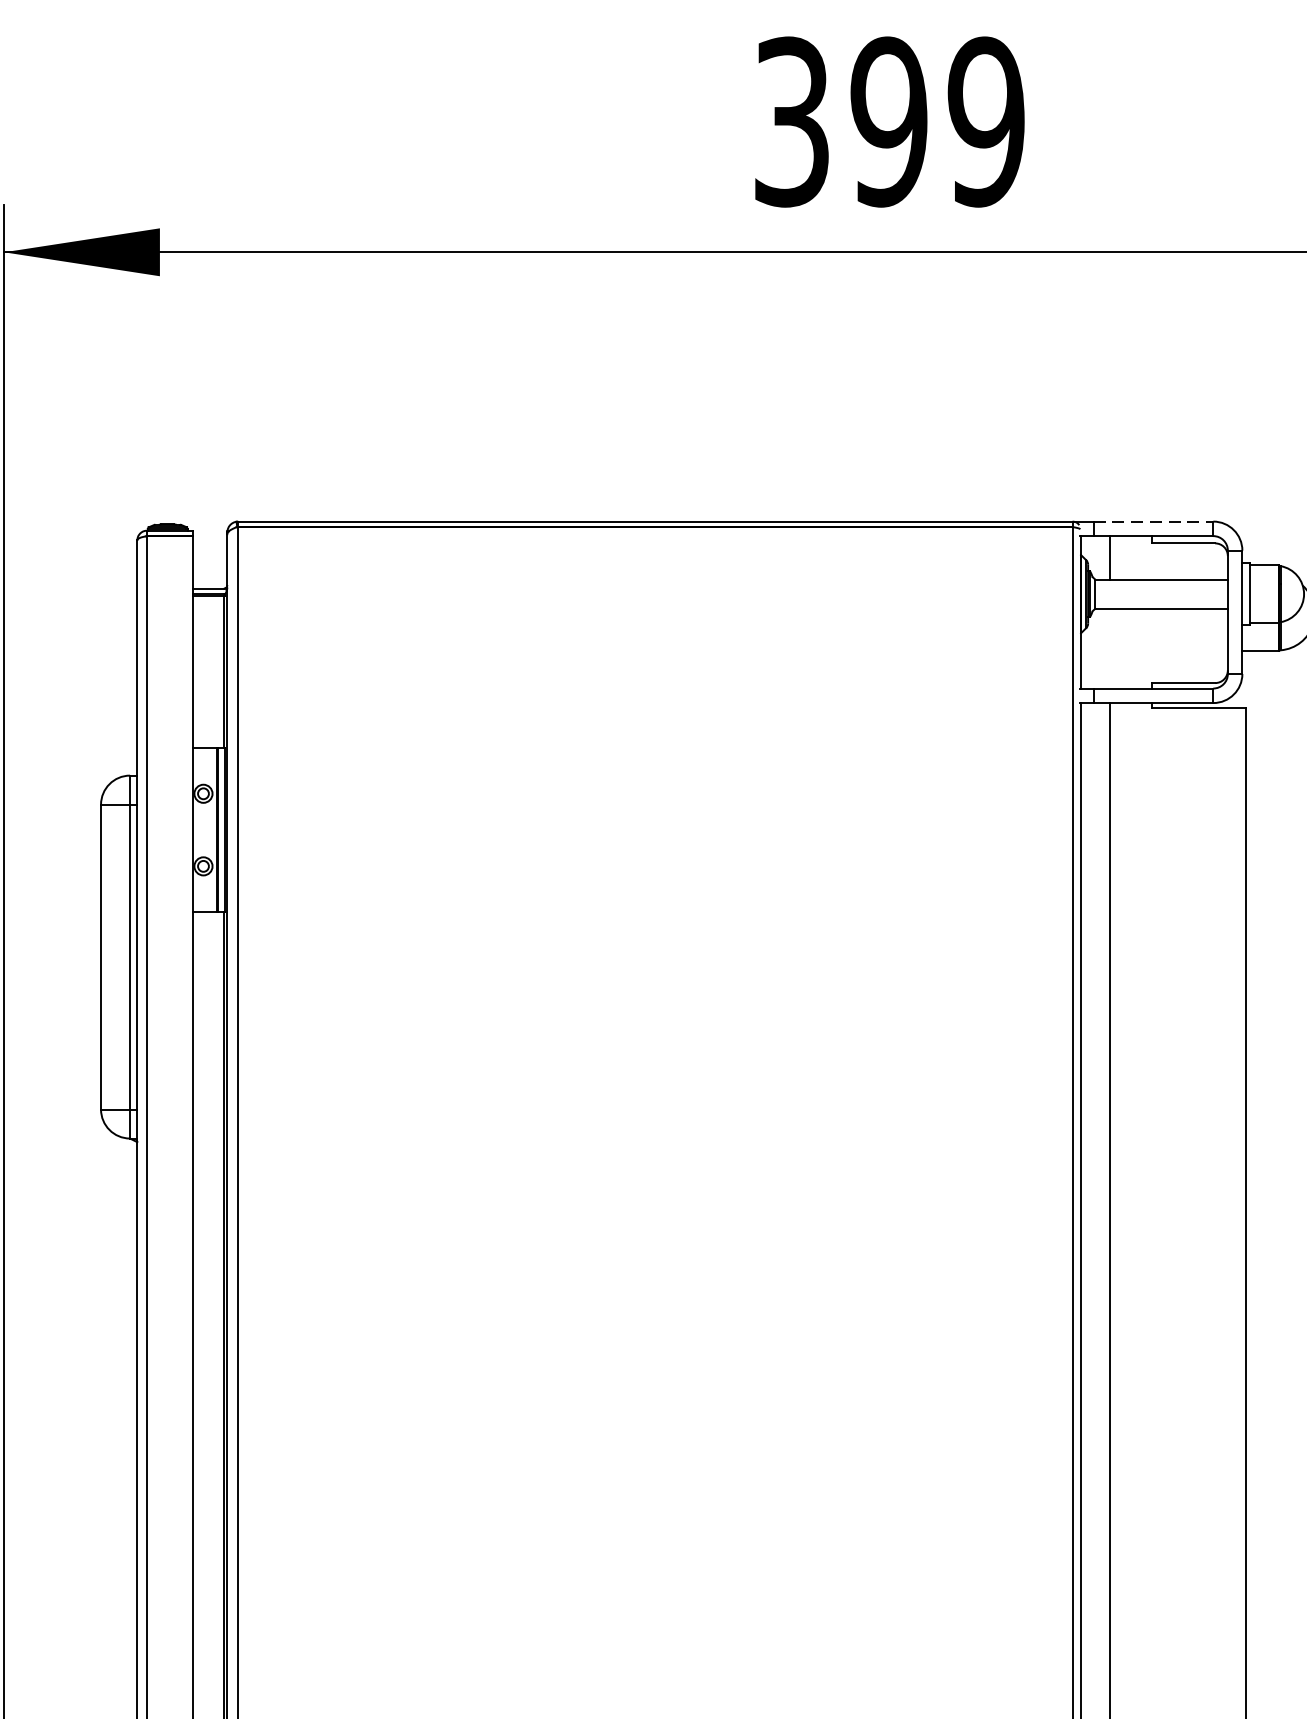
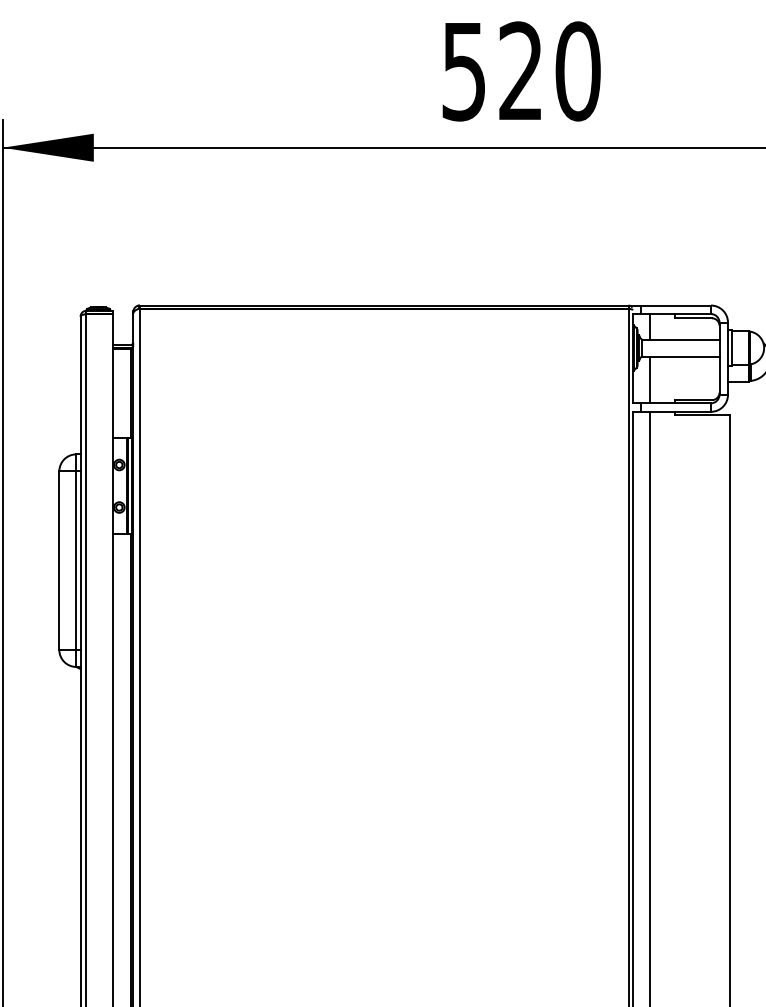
text: (889, 122) -> (521, 71), 399 -> 520
line: (1154, 521) -> (676, 305), dashed -> solid
line: (1110, 647) -> (650, 379), added

